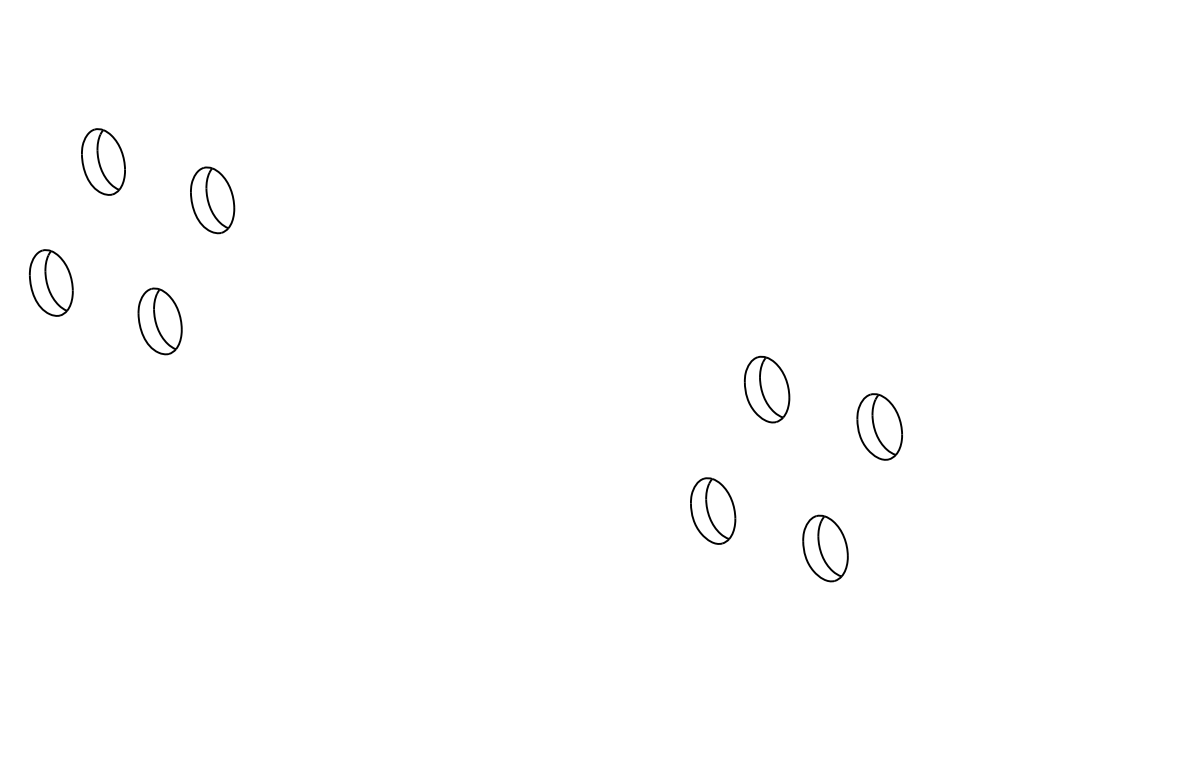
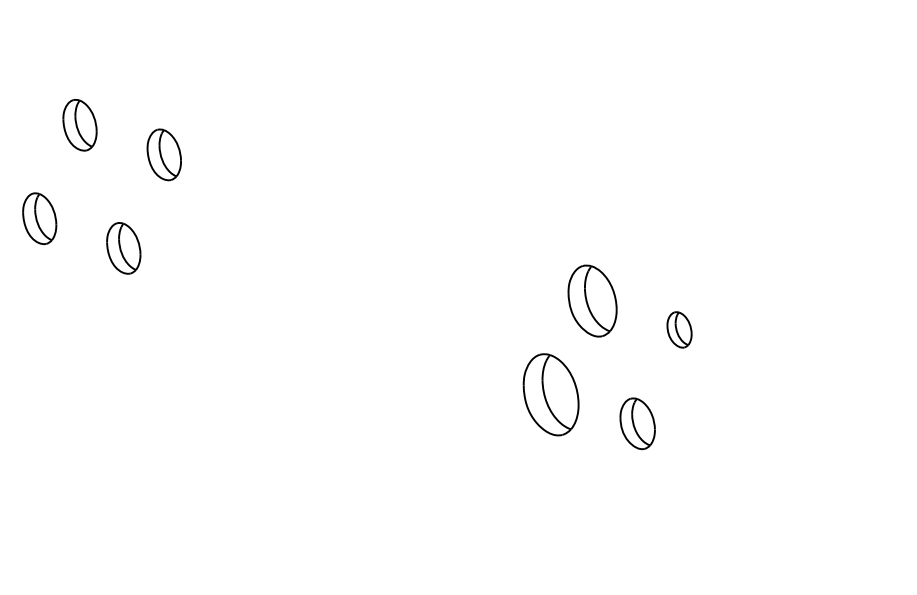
part: (766, 388) -> (592, 300), size x1.4
part: (879, 426) -> (679, 329), size x0.7
part: (712, 510) -> (550, 394), size x1.6

